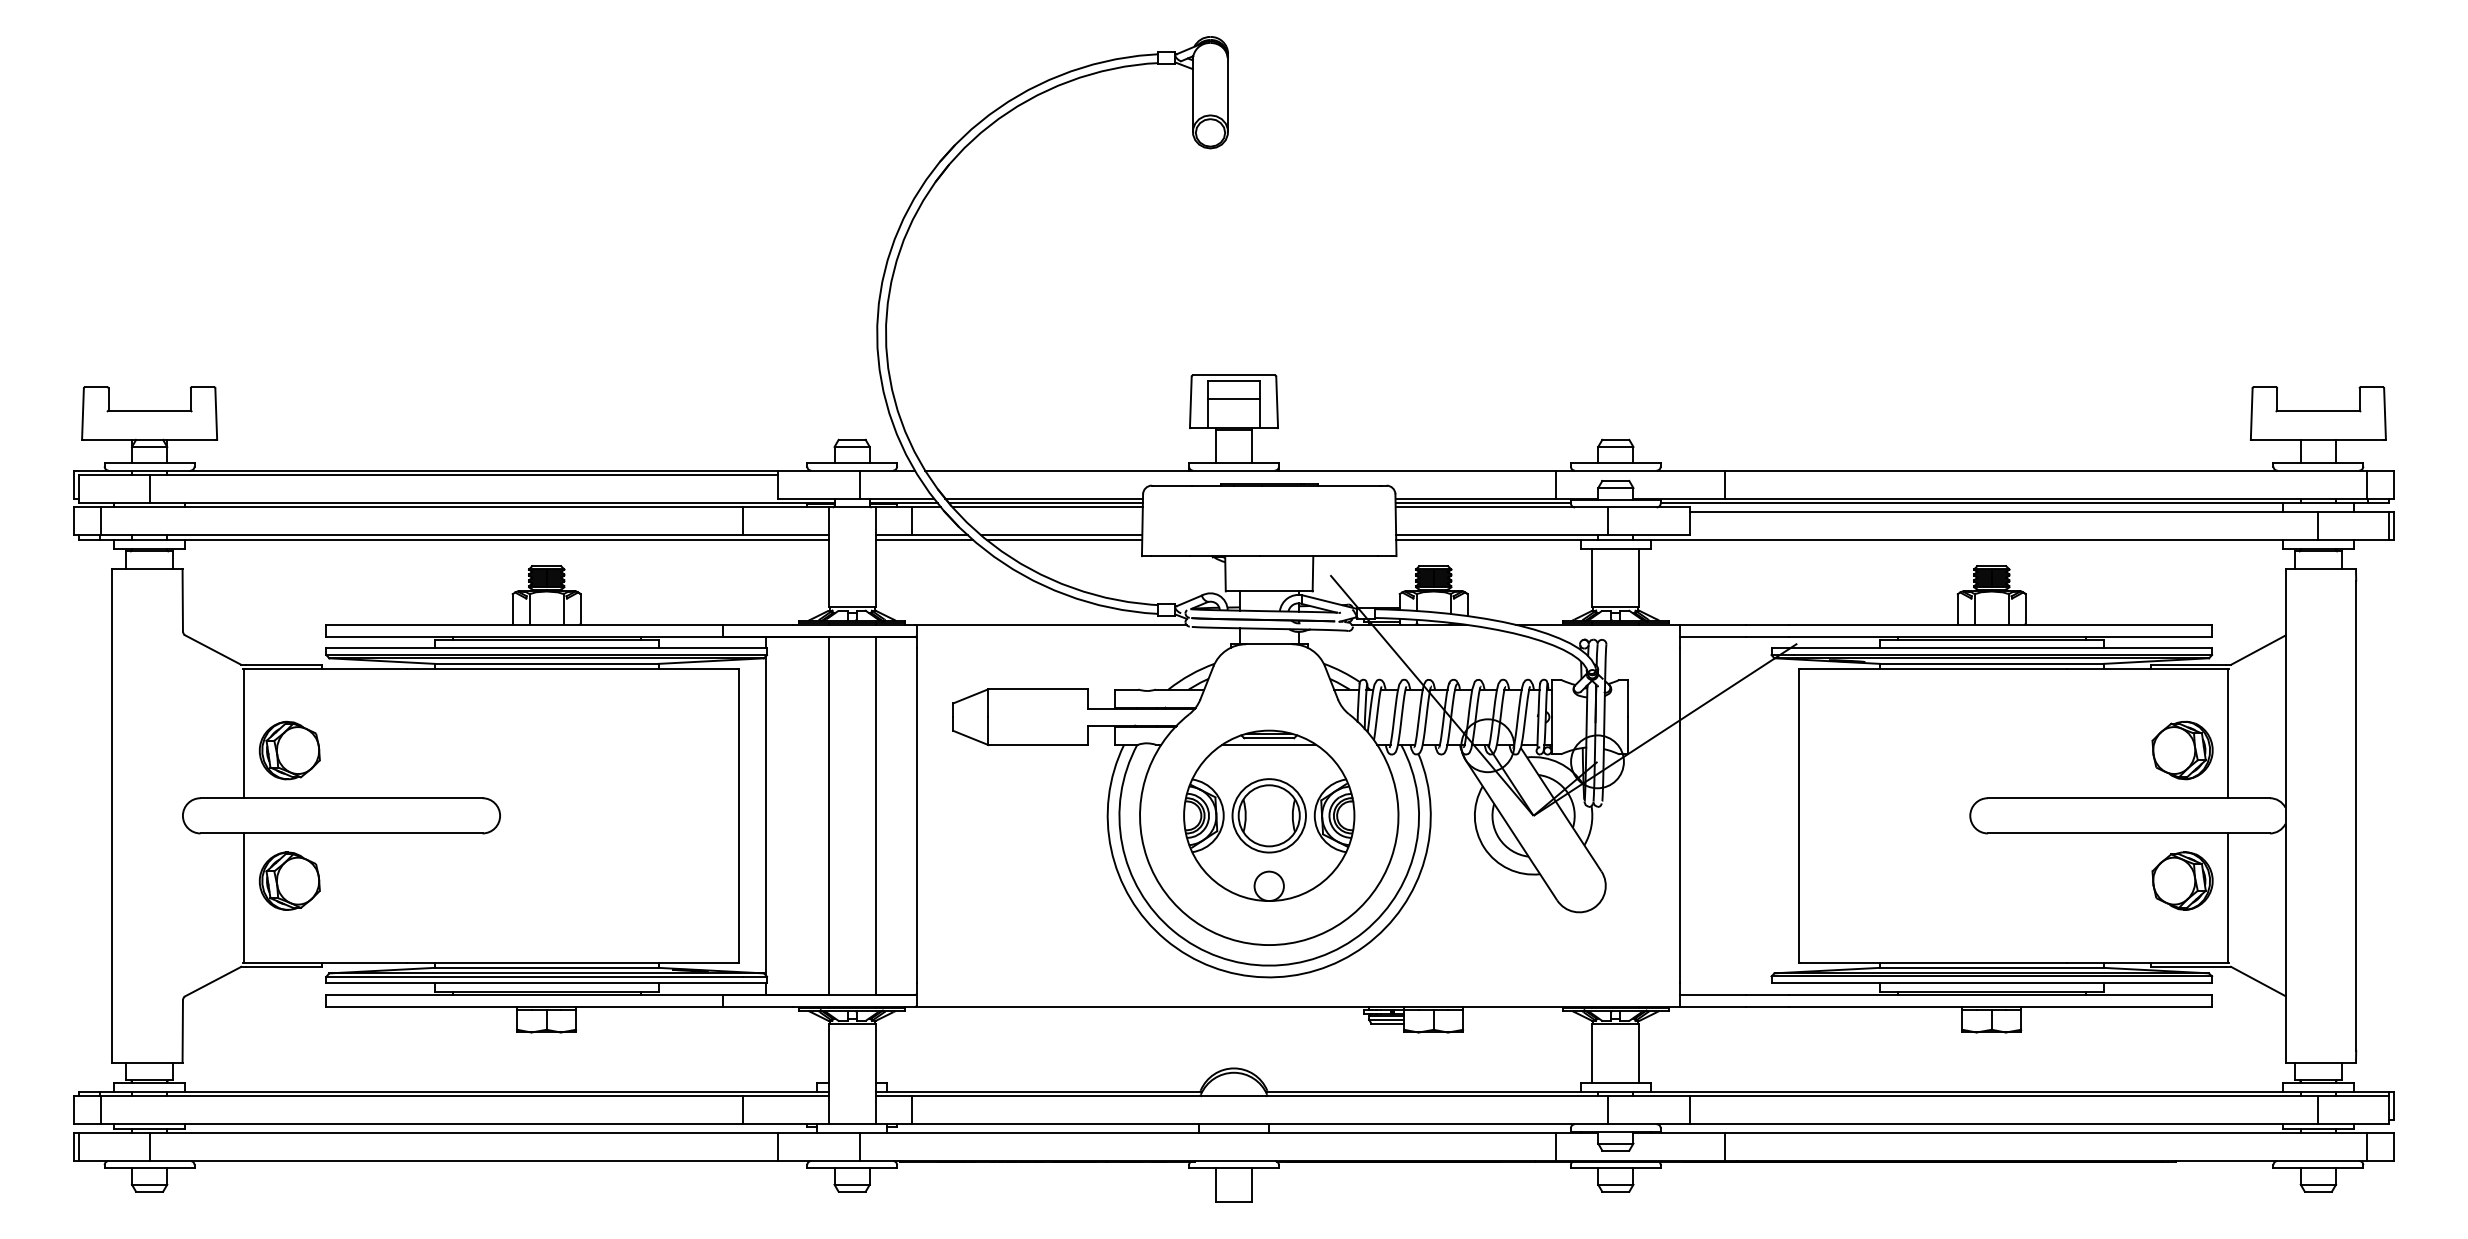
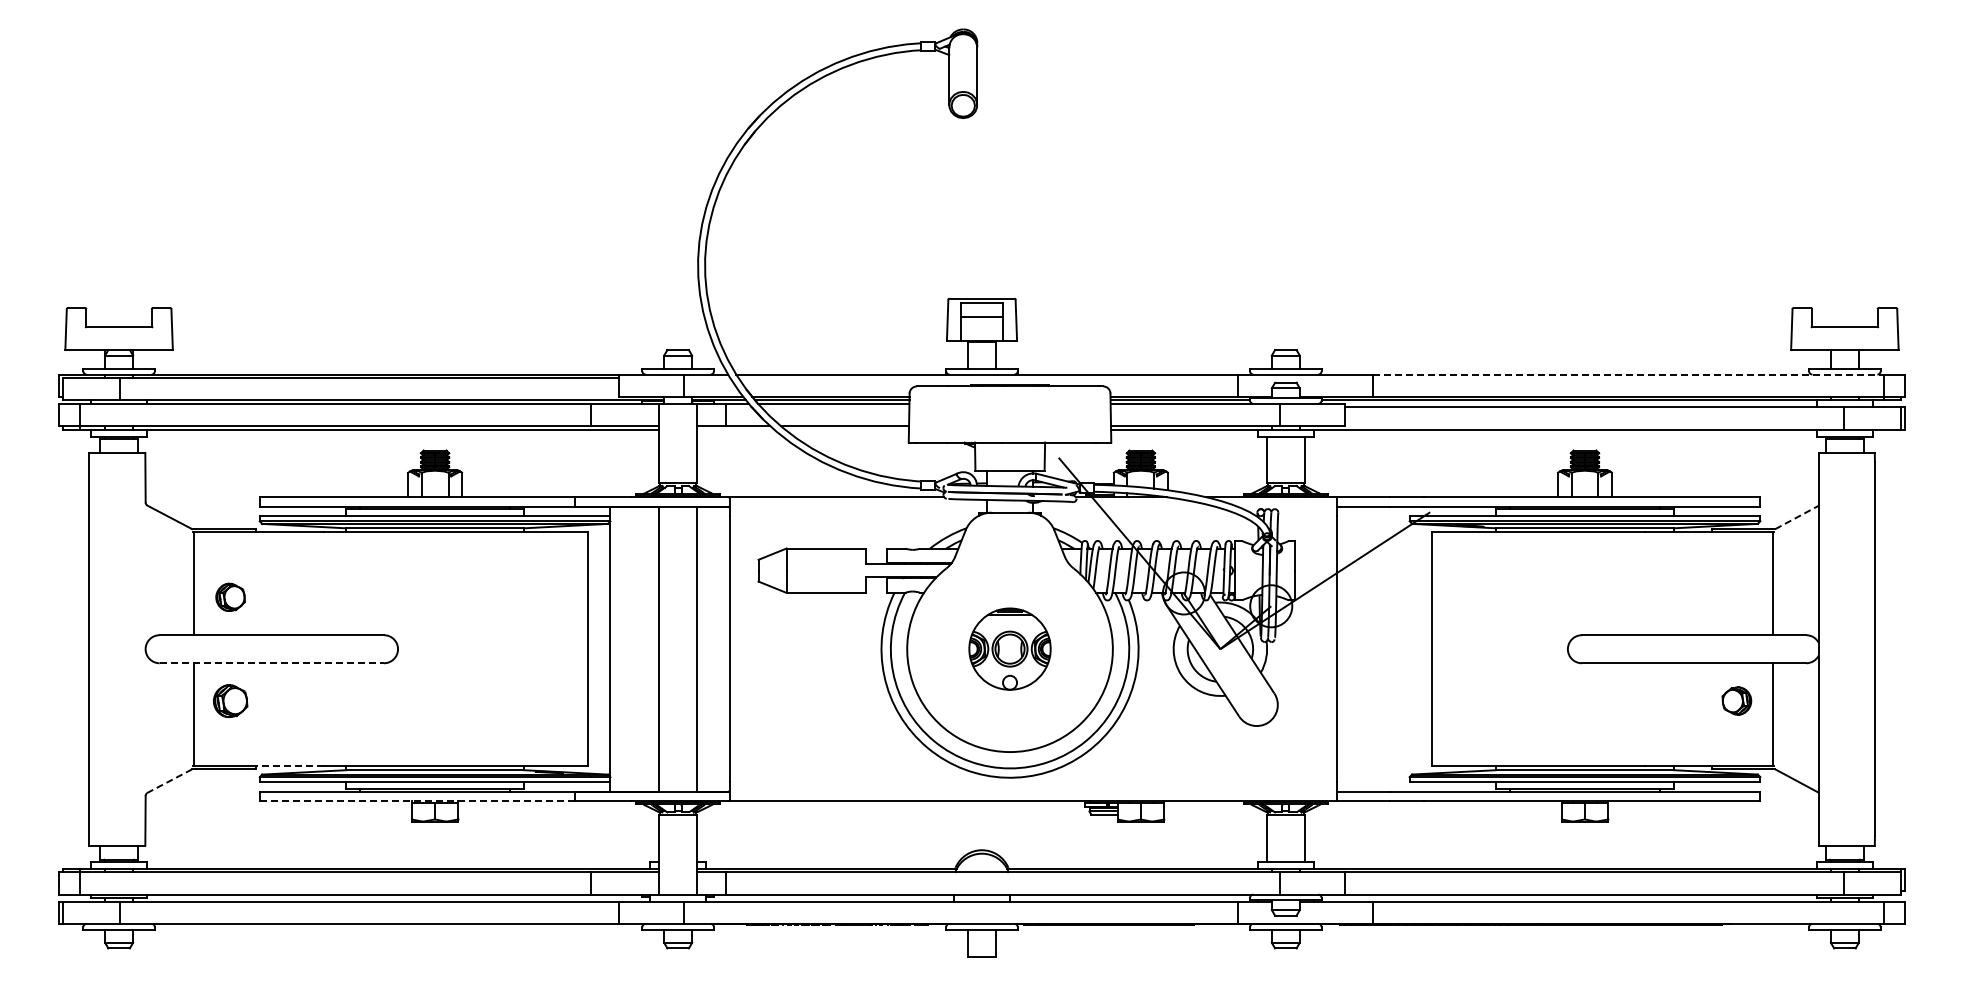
line: (2046, 470) -> (1628, 374), solid -> dashed
line: (924, 539) -> (735, 429), removed
line: (1063, 539) -> (846, 429), removed
line: (2258, 650) -> (1797, 517), solid -> dashed
part: (2182, 749) -> (1736, 596), removed
part: (289, 750) -> (230, 597), size x0.6
part: (1268, 814) -> (1009, 648), size x0.6
line: (342, 833) -> (272, 663), solid -> dashed
part: (289, 880) -> (230, 700), size x0.7
part: (2182, 880) -> (1736, 700), size x0.6
line: (364, 963) -> (290, 766), solid -> dashed
line: (212, 982) -> (169, 781), solid -> dashed
line: (524, 1007) -> (417, 801), solid -> dashed

